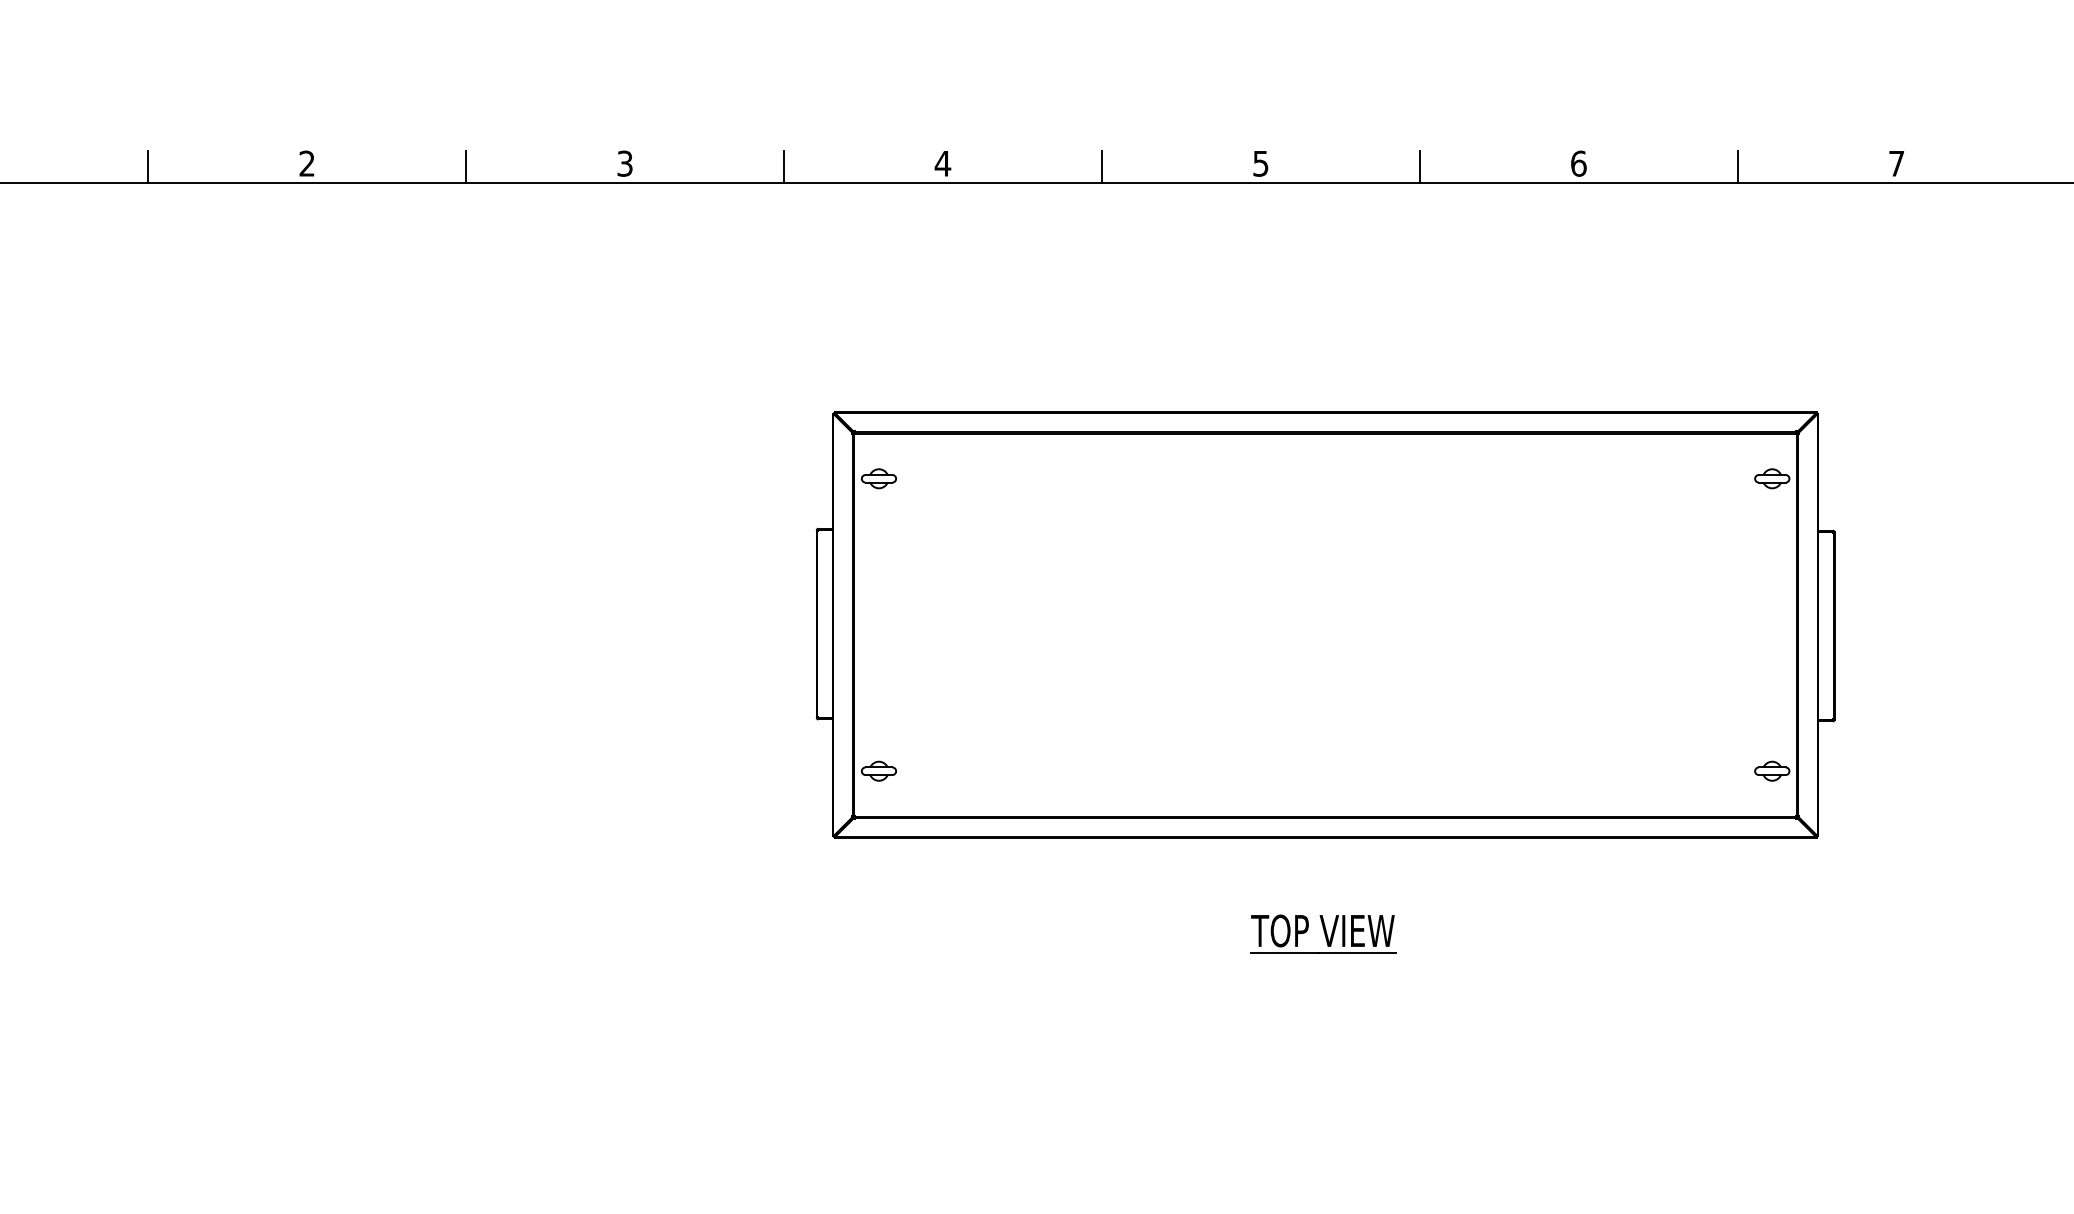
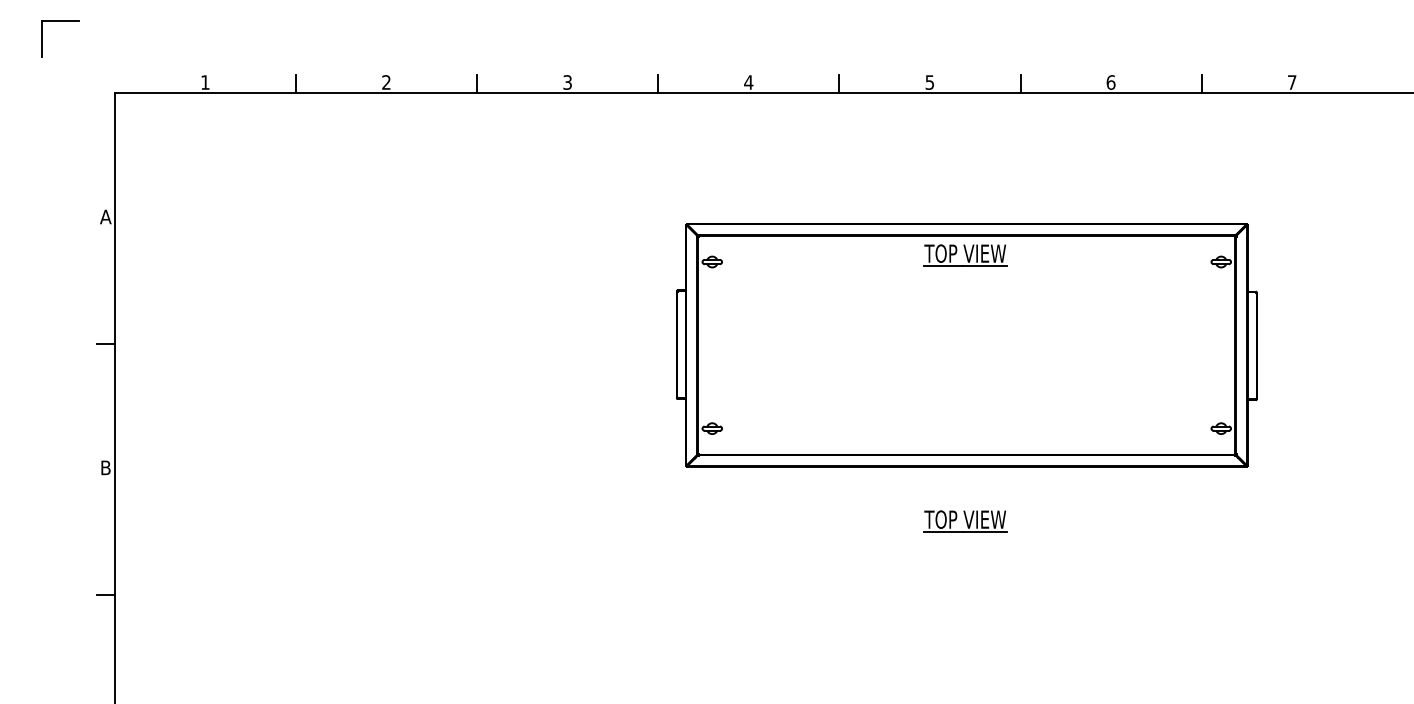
part: (1323, 467) -> (965, 255), added

